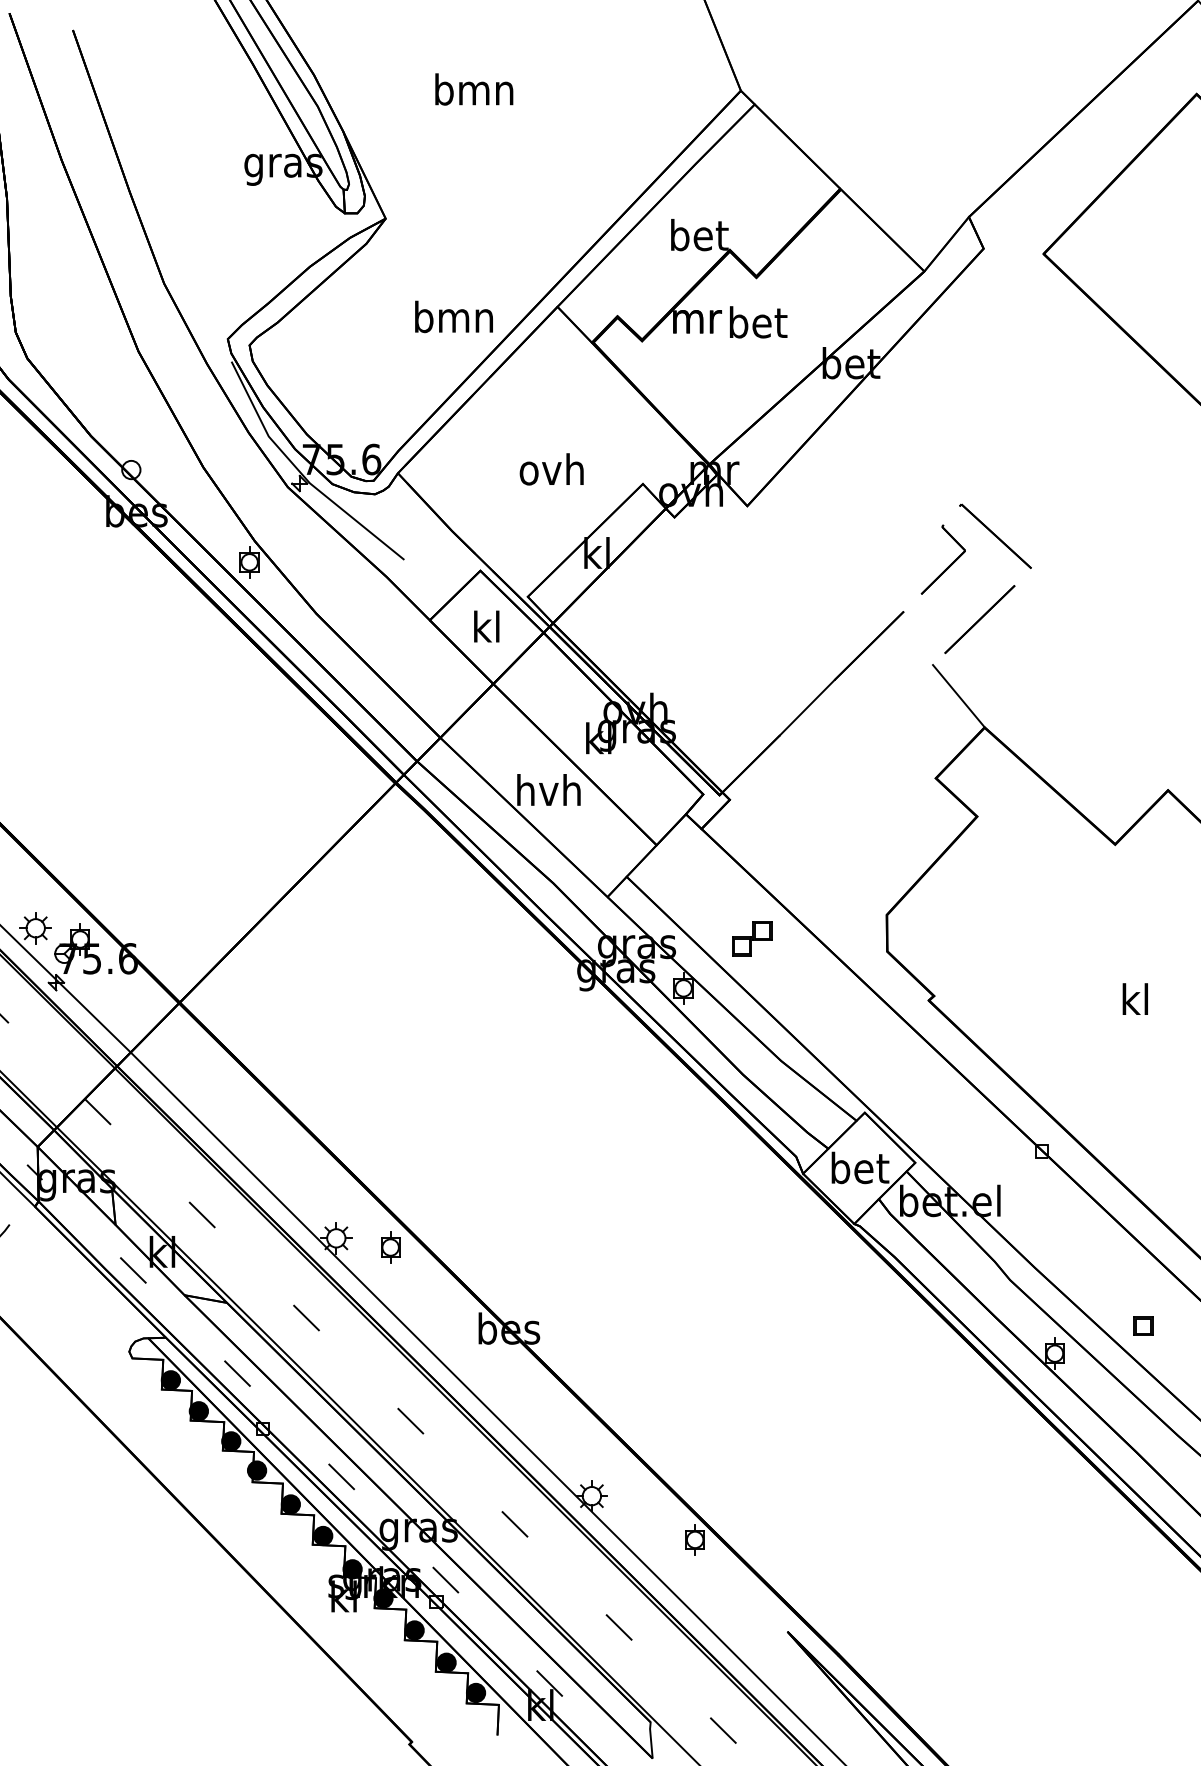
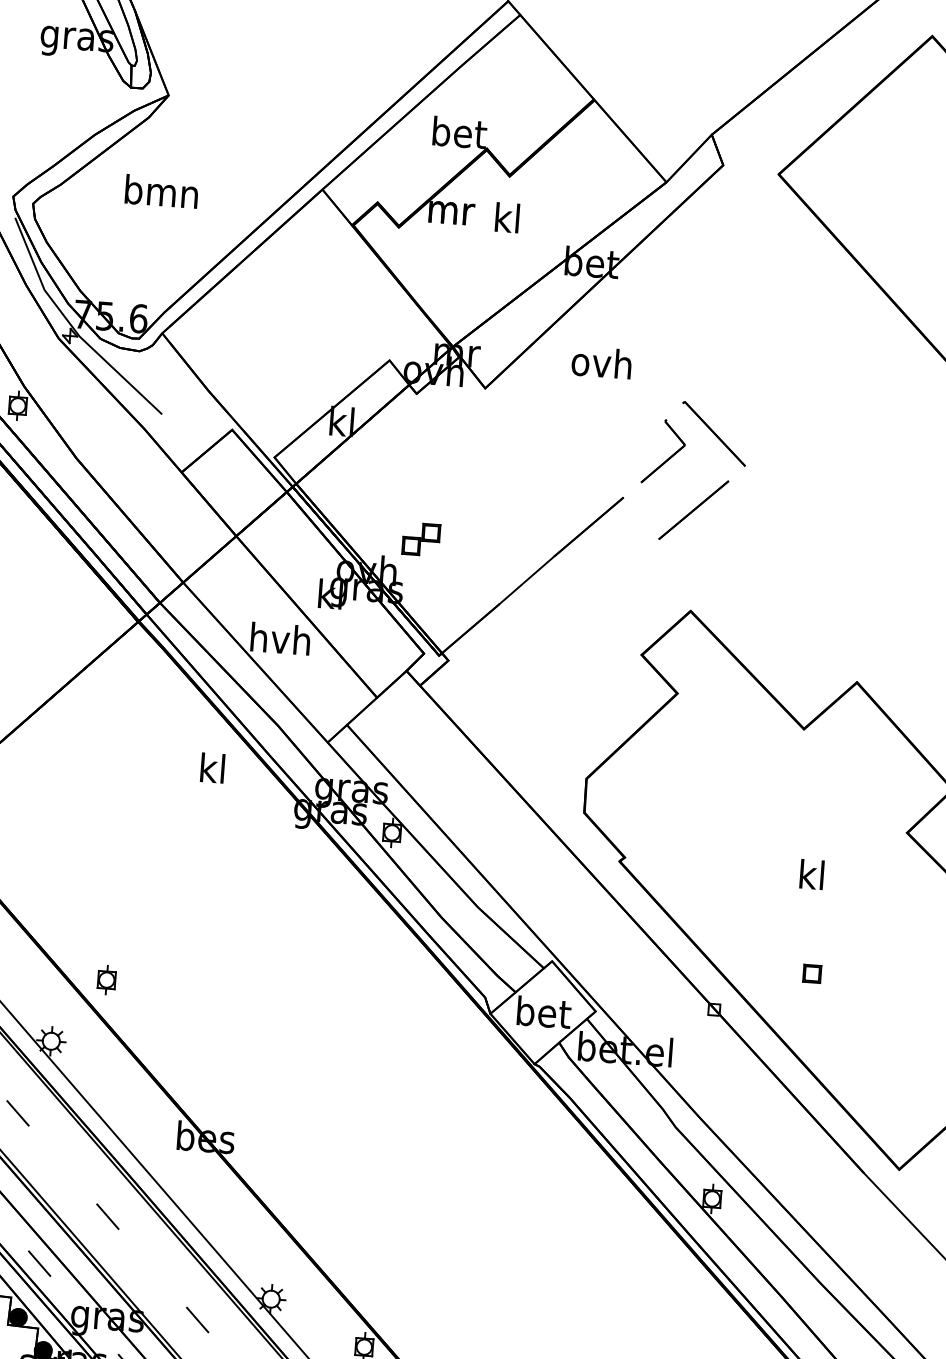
text: (453, 316) -> (161, 191), moved
text: (758, 322) -> (508, 218), bet -> kl
text: (551, 469) -> (601, 362), moved
text: (486, 626) -> (212, 767), moved
line: (958, 696) -> (668, 580), removed
part: (752, 938) -> (421, 539), moved
part: (390, 1247) -> (106, 980), moved
part: (1143, 1325) -> (812, 973), moved

